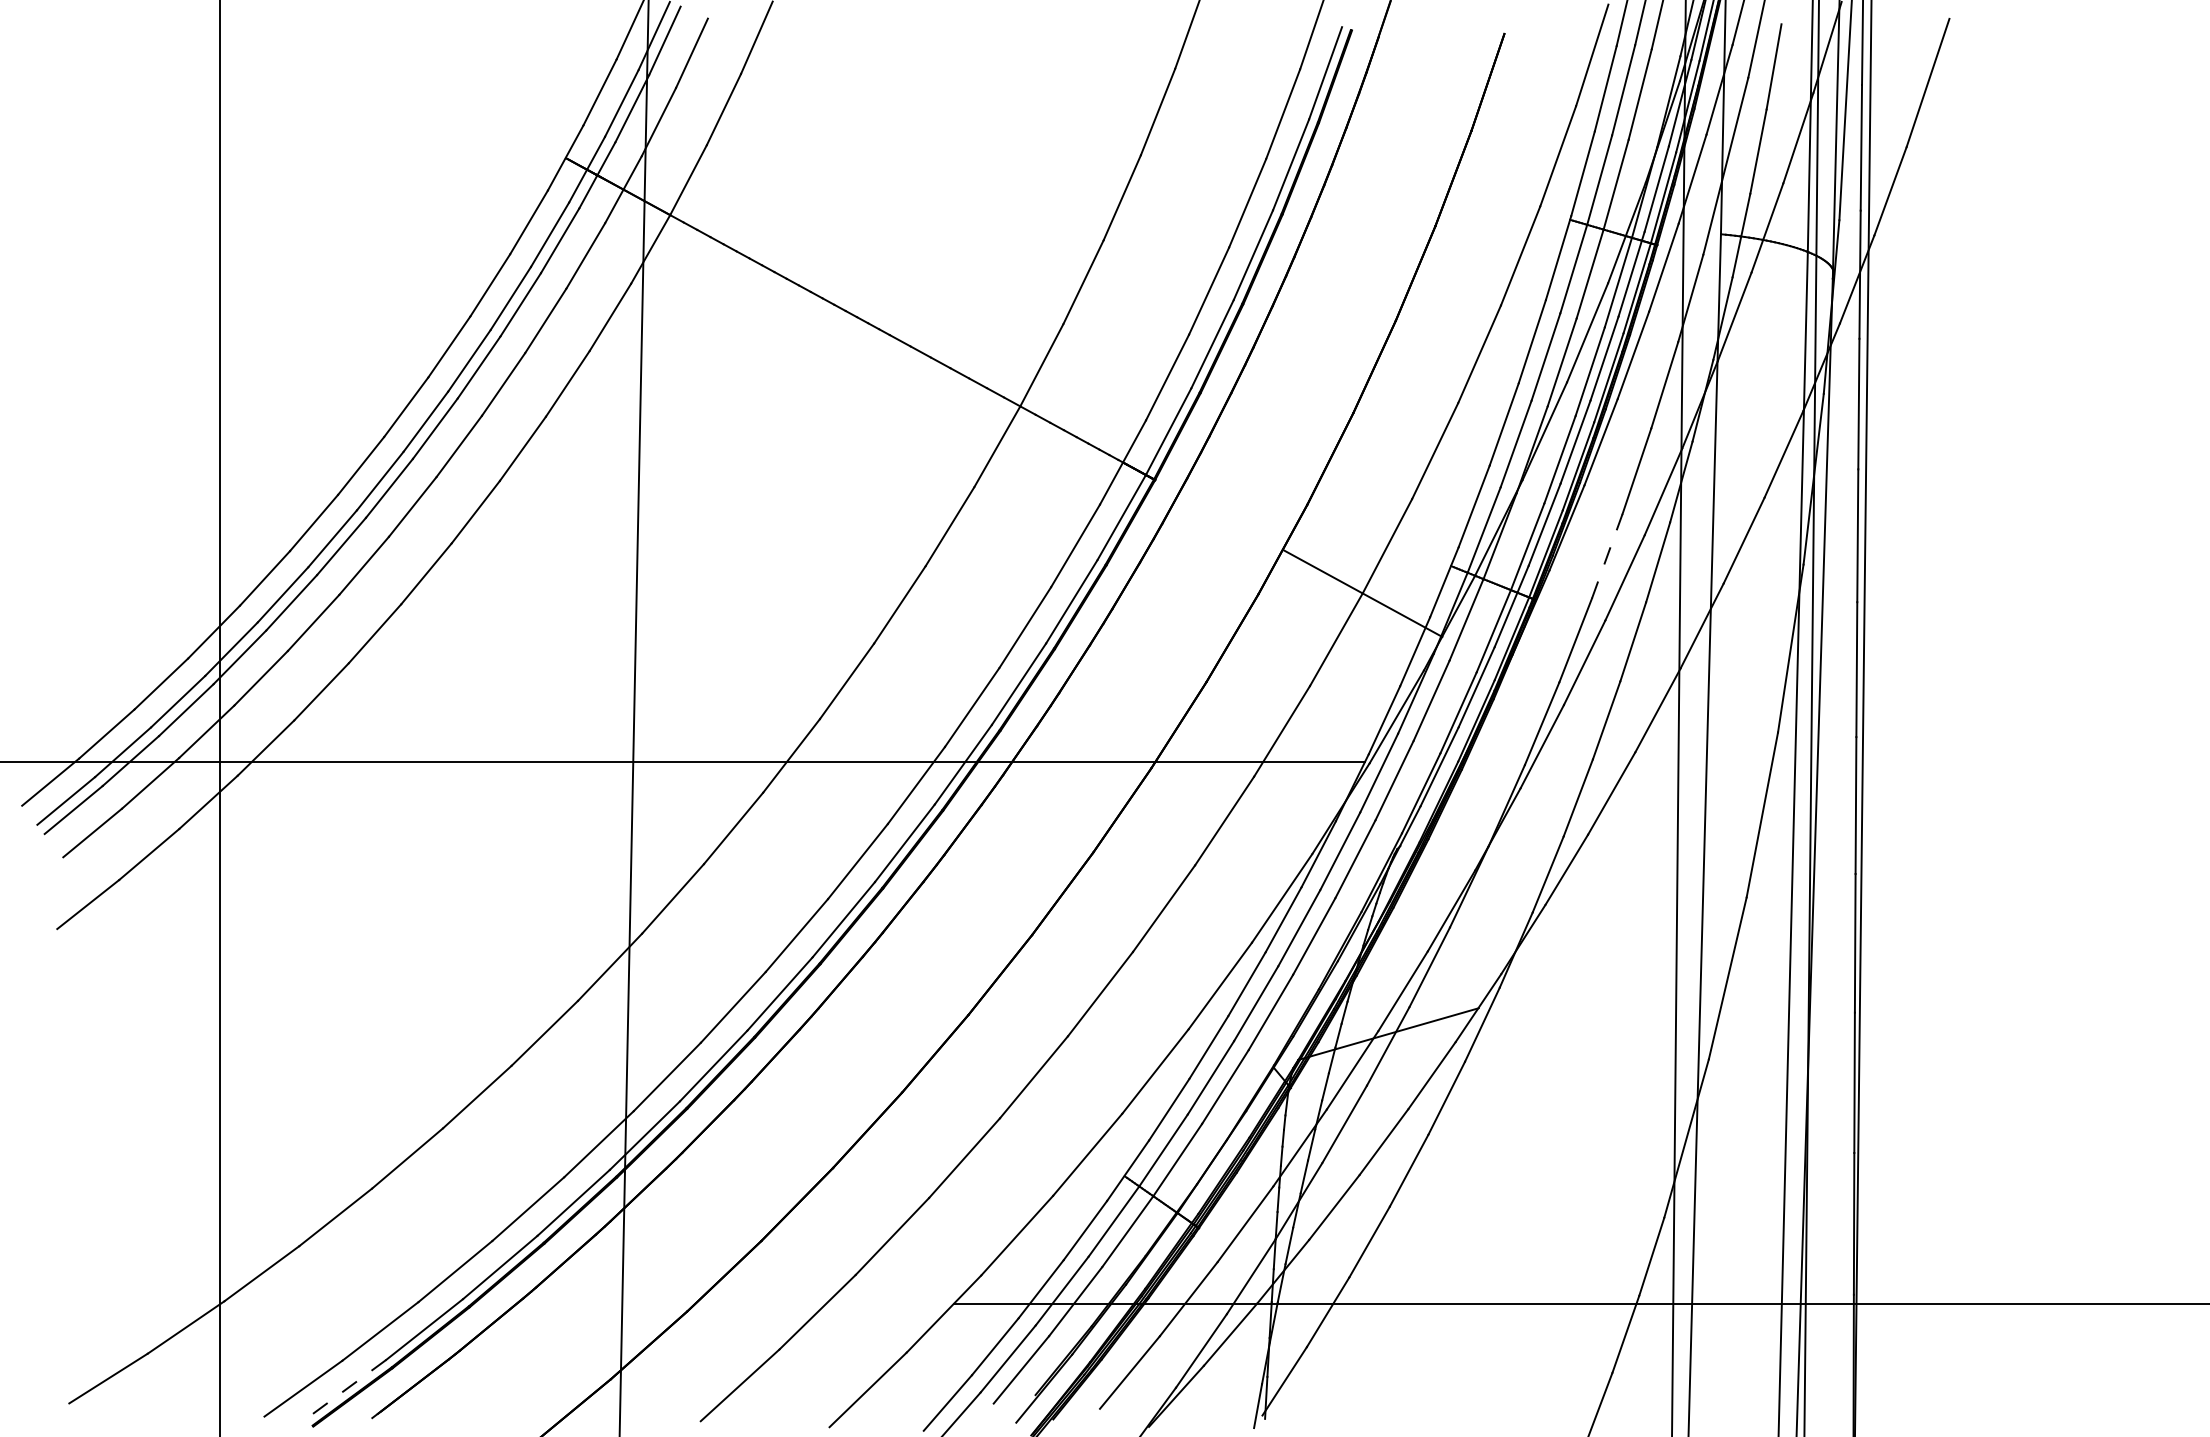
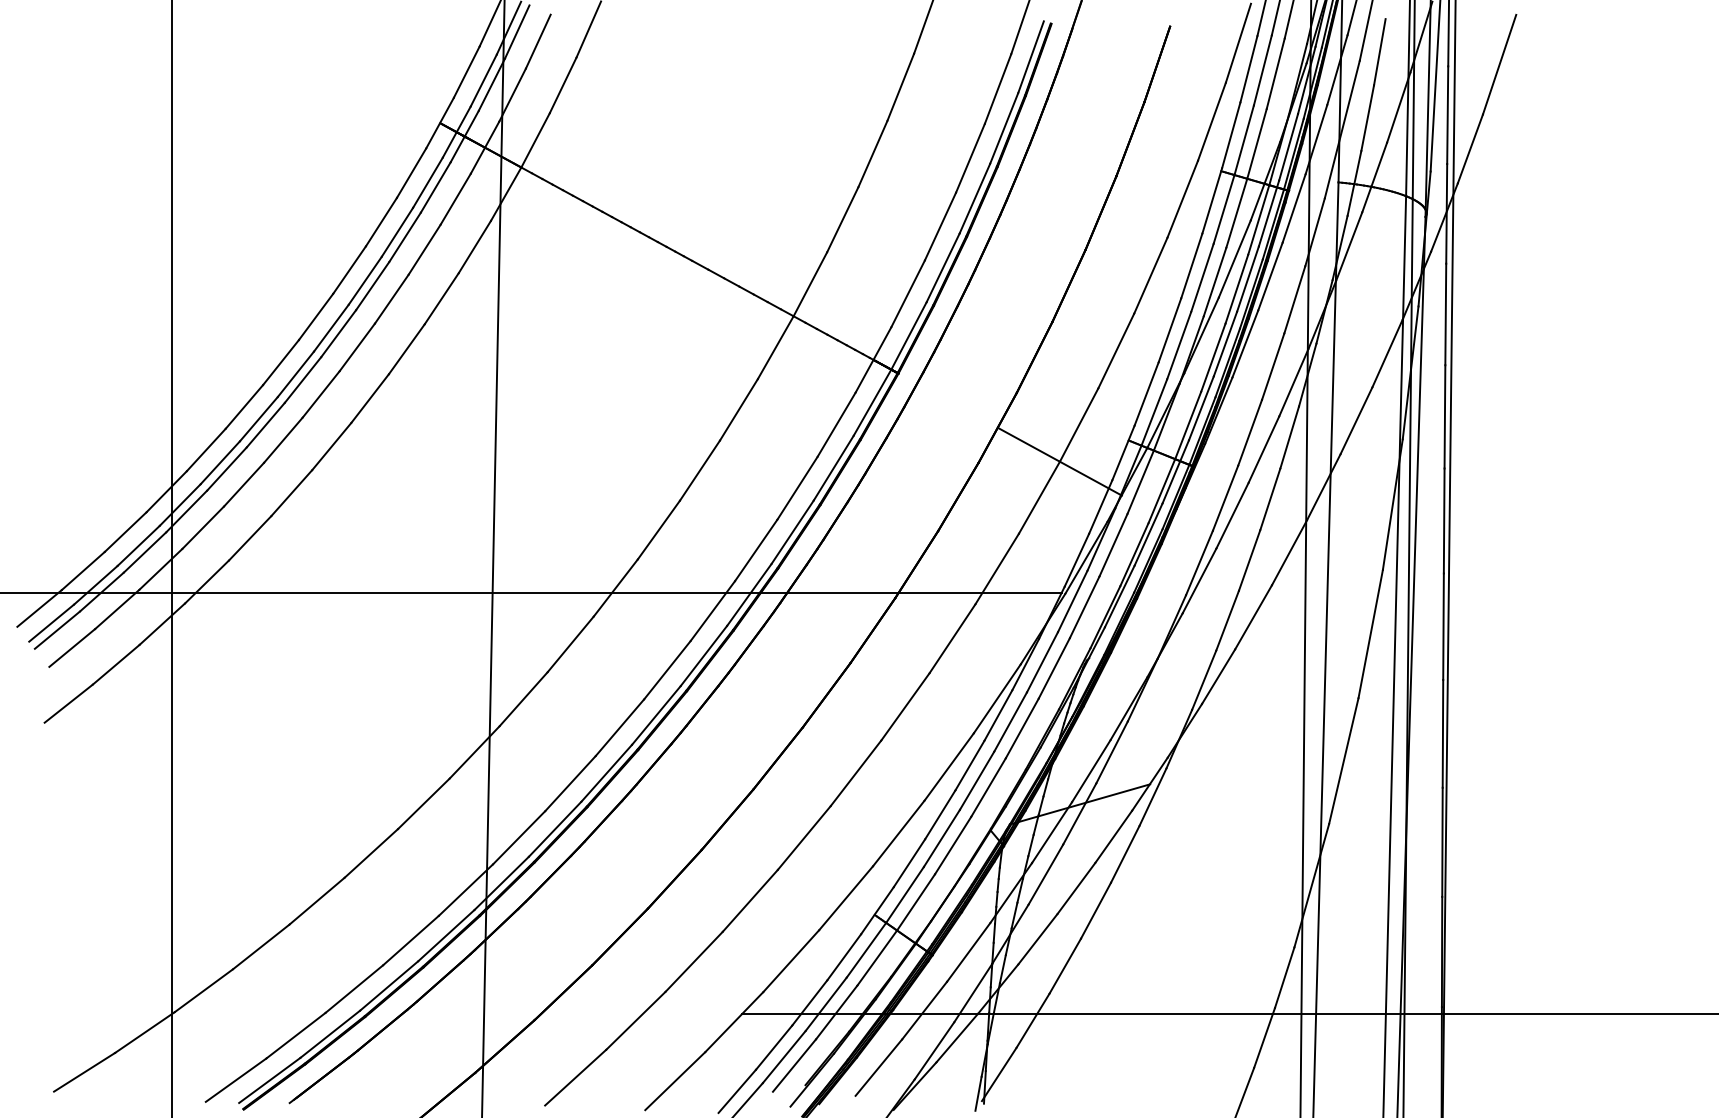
line: (1607, 555) -> (1250, 432), dashed -> solid
line: (346, 1388) -> (269, 1080), dashed -> solid

